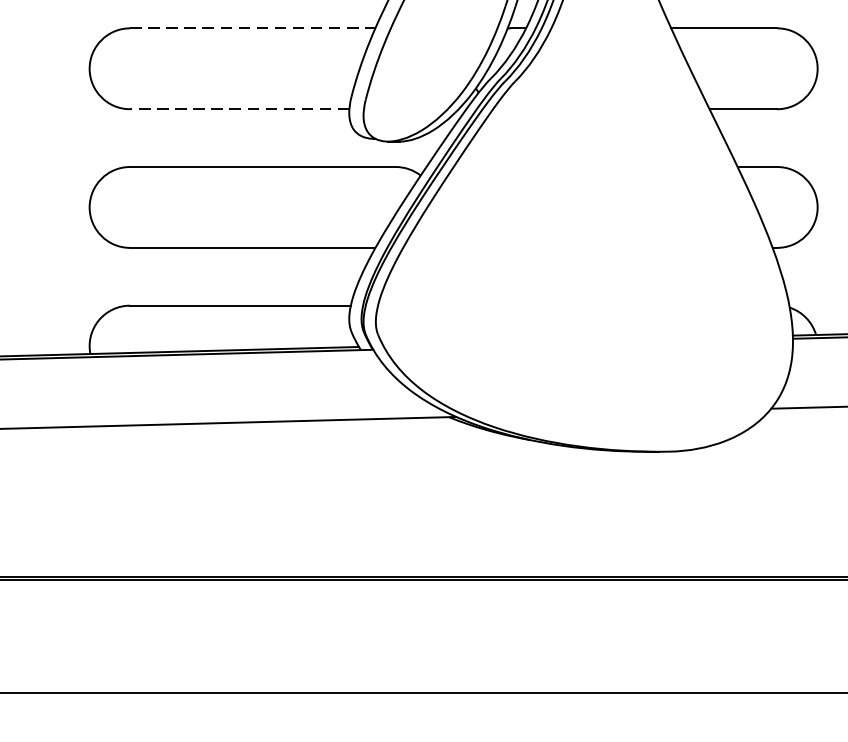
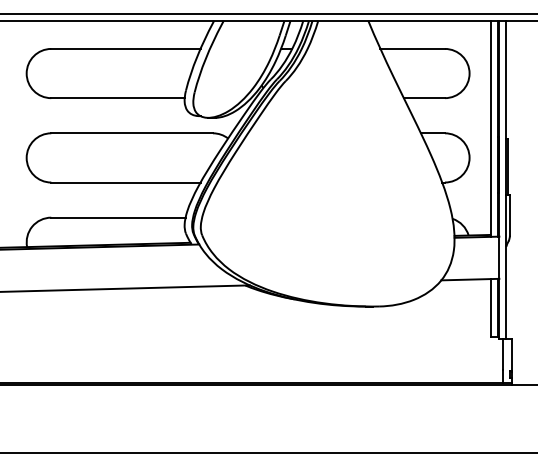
line: (252, 27) -> (125, 48), dashed -> solid
line: (240, 109) -> (118, 98), dashed -> solid

